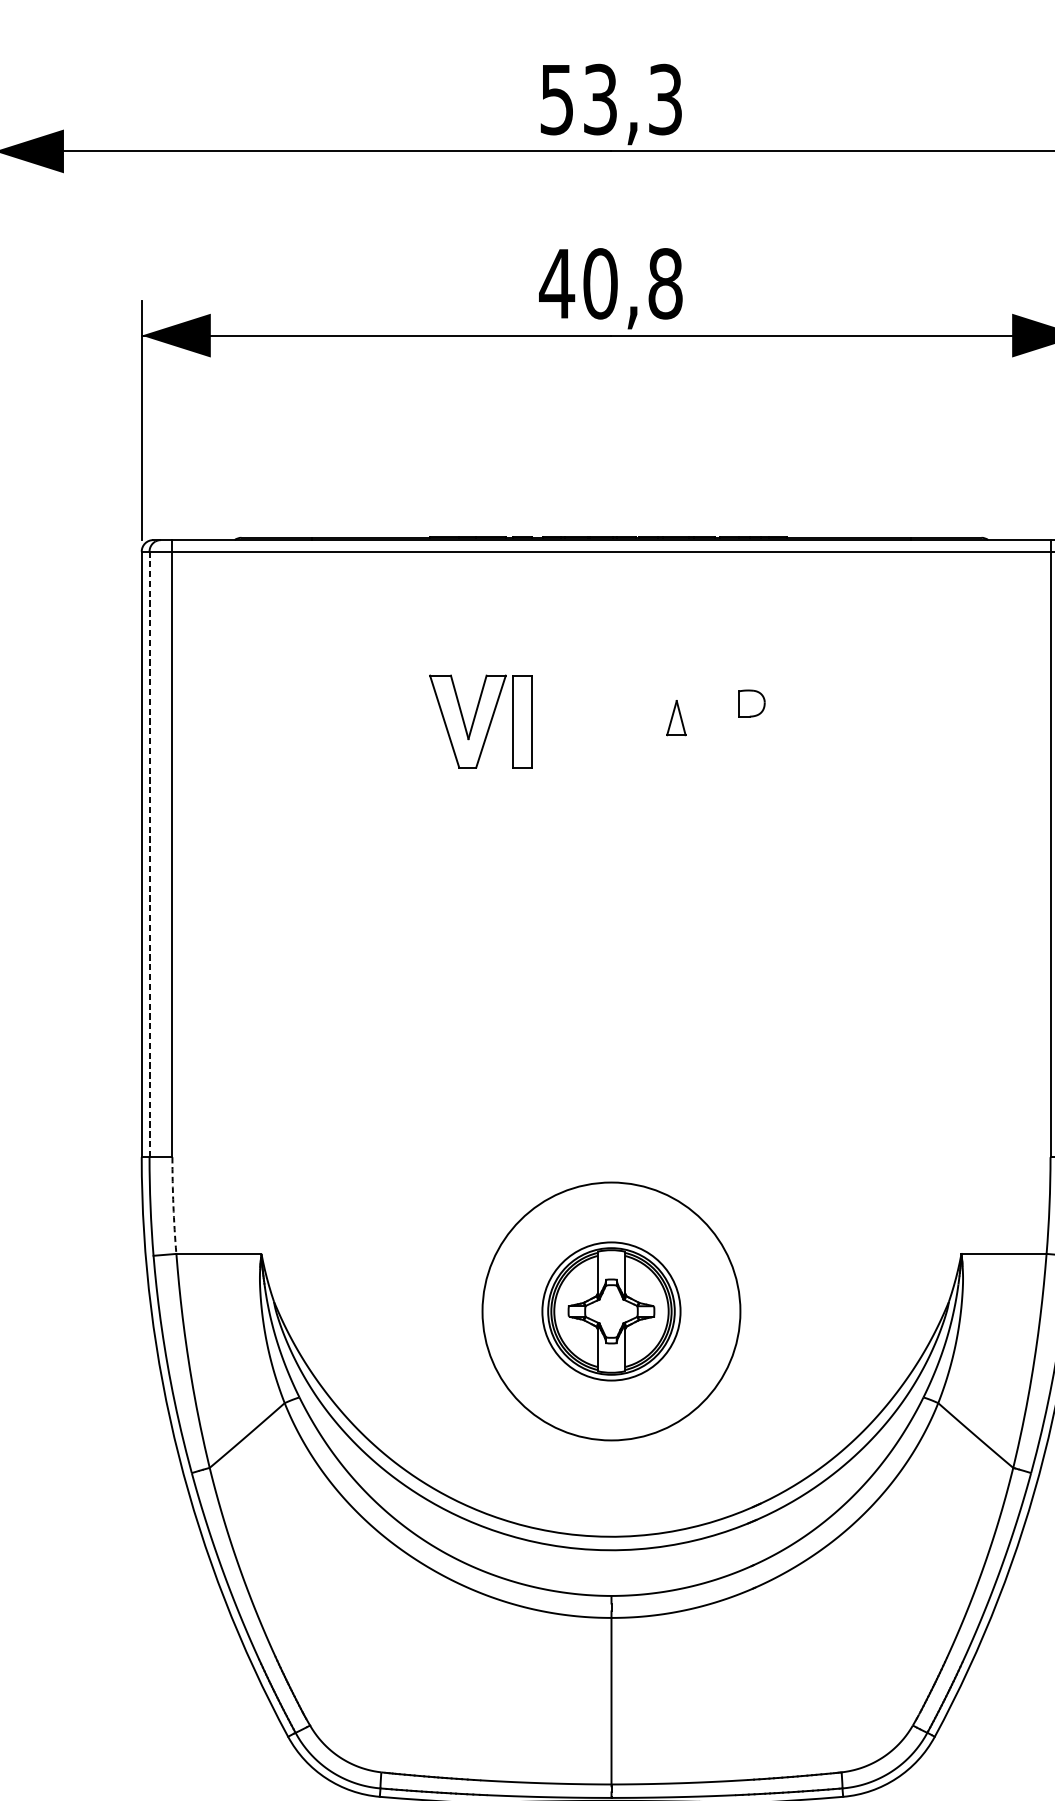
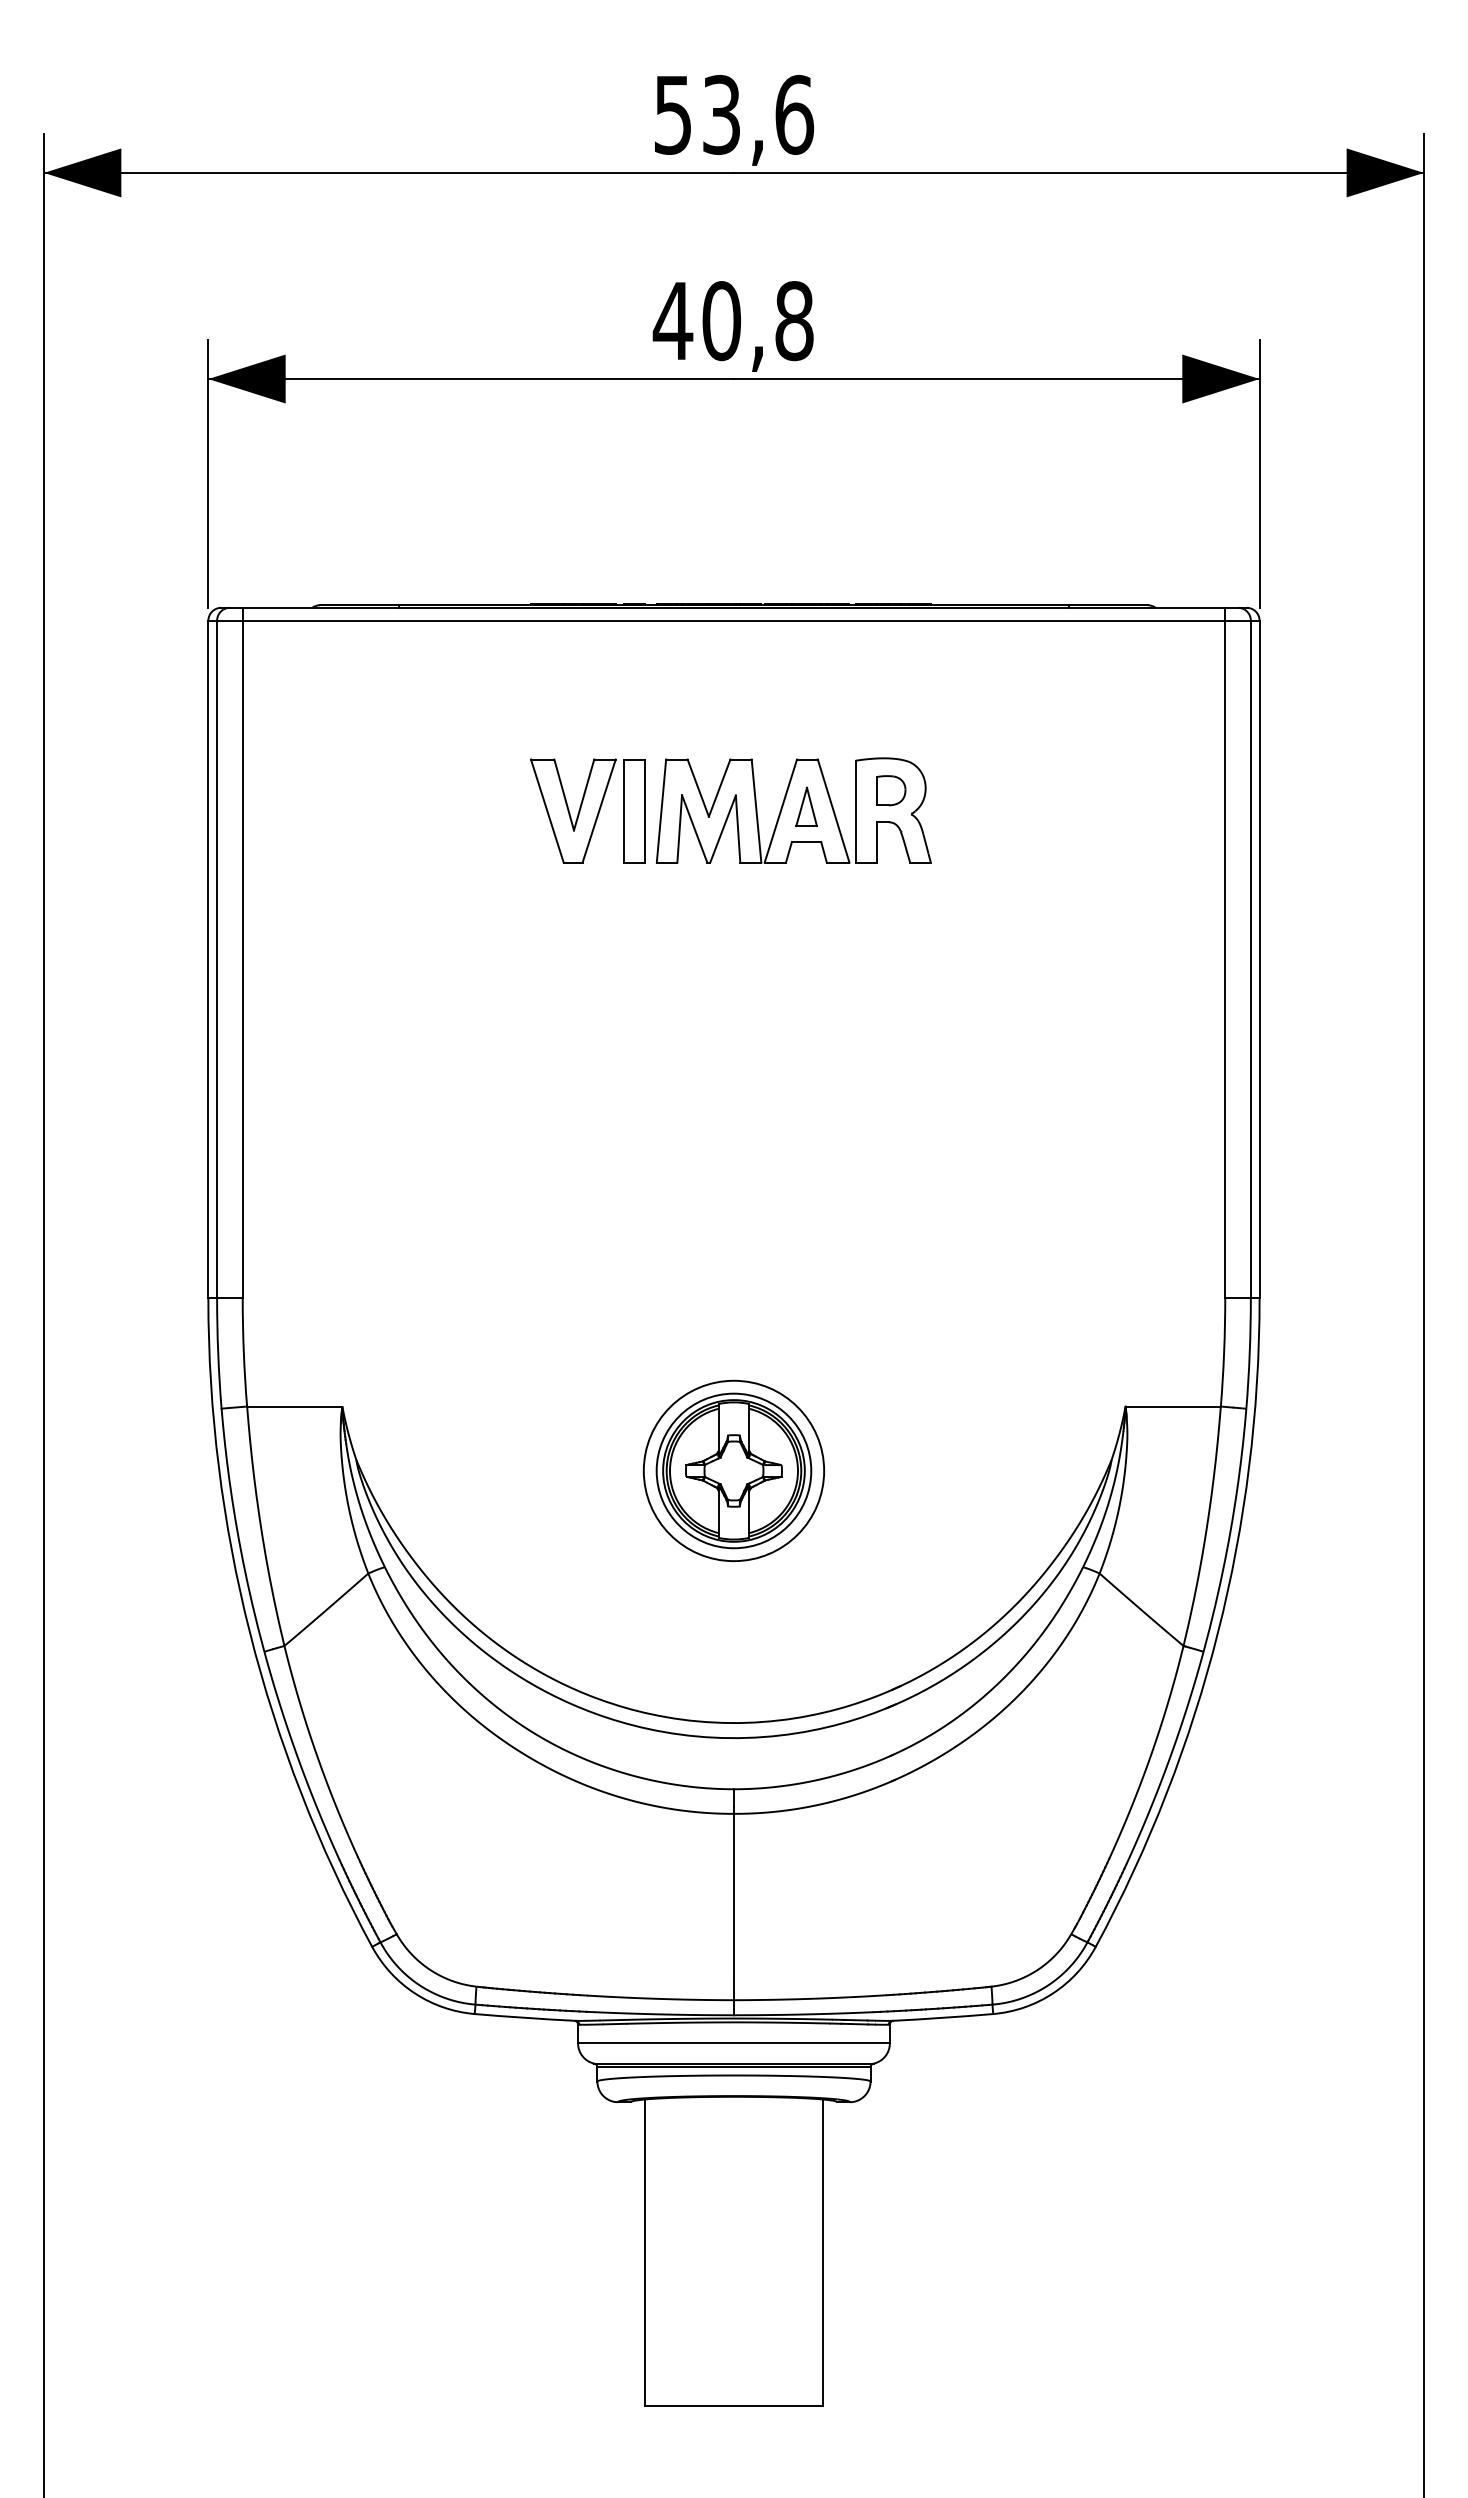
text: (665, 99) -> (794, 114), 53,3 -> 53,6
part: (664, 721) -> (793, 810), added
line: (149, 854) -> (217, 959), dashed -> solid
arc: (173, 1205) -> (243, 1352), dashed -> solid
circle: (611, 1311) -> (733, 1470), size x0.62

